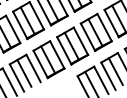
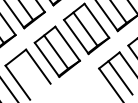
line: (24, 73) -> (27, 75), removed

